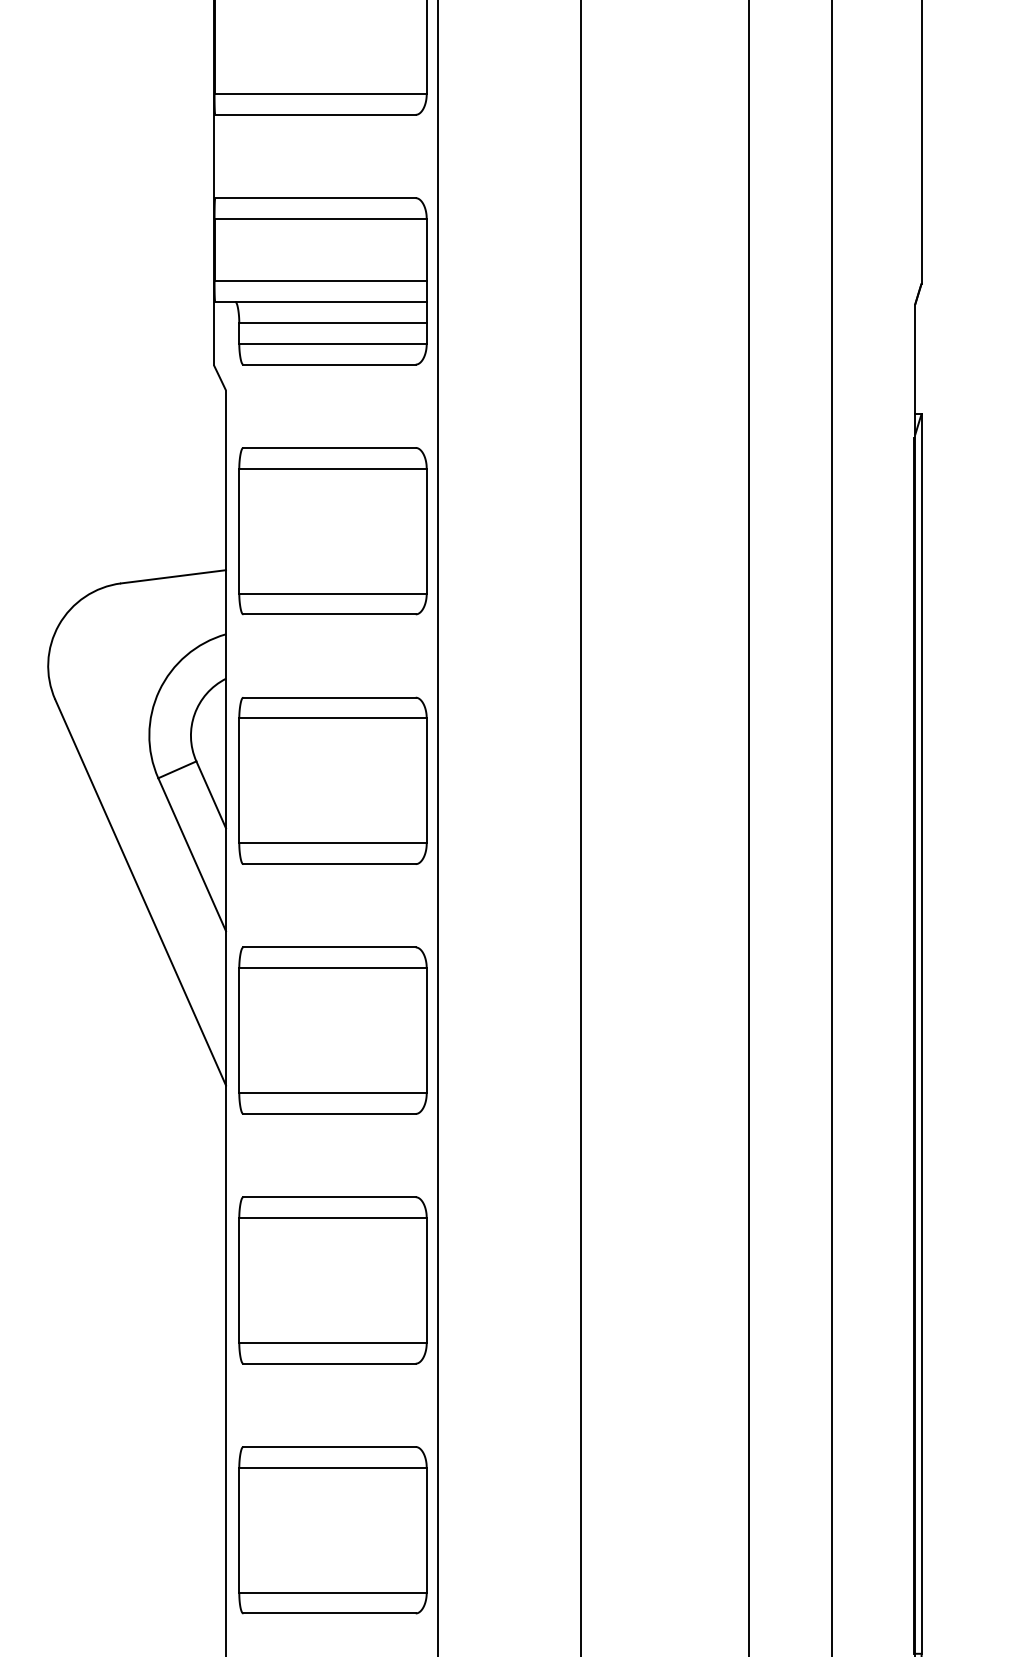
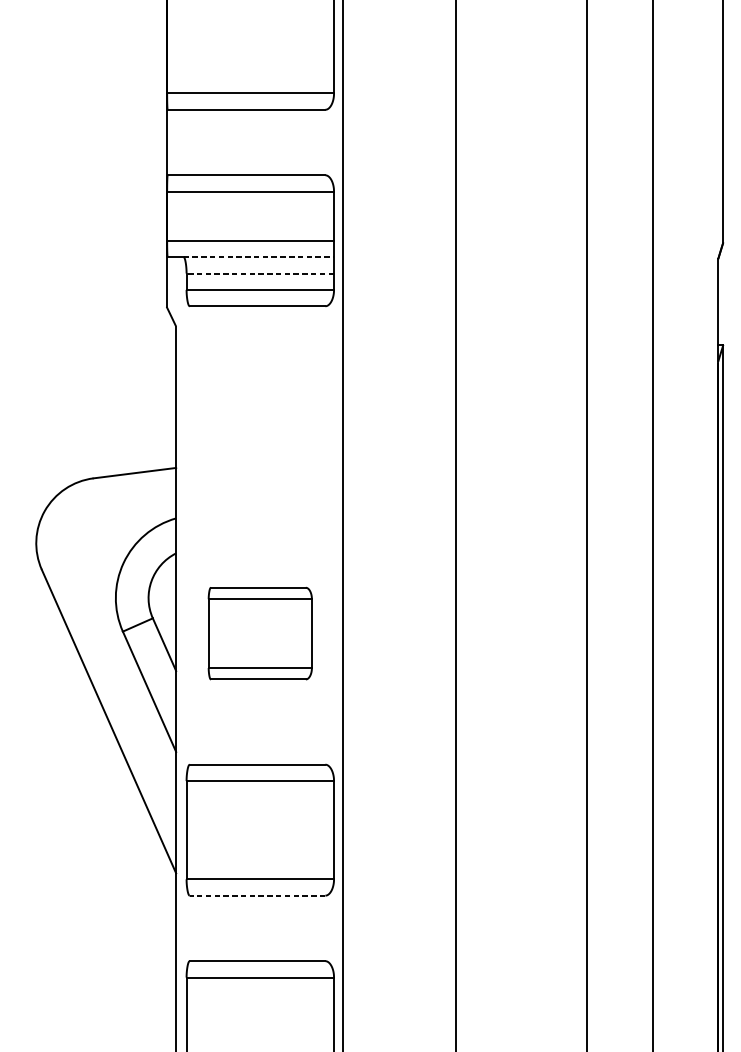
line: (331, 302) -> (259, 257), solid -> dashed
line: (333, 323) -> (260, 273), solid -> dashed
part: (332, 531) -> (259, 437), removed
part: (332, 780) -> (259, 633), size x0.7
line: (329, 1113) -> (257, 895), solid -> dashed

